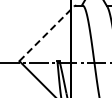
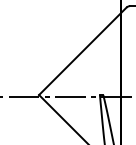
line: (46, 33) -> (82, 50), dashed -> solid

